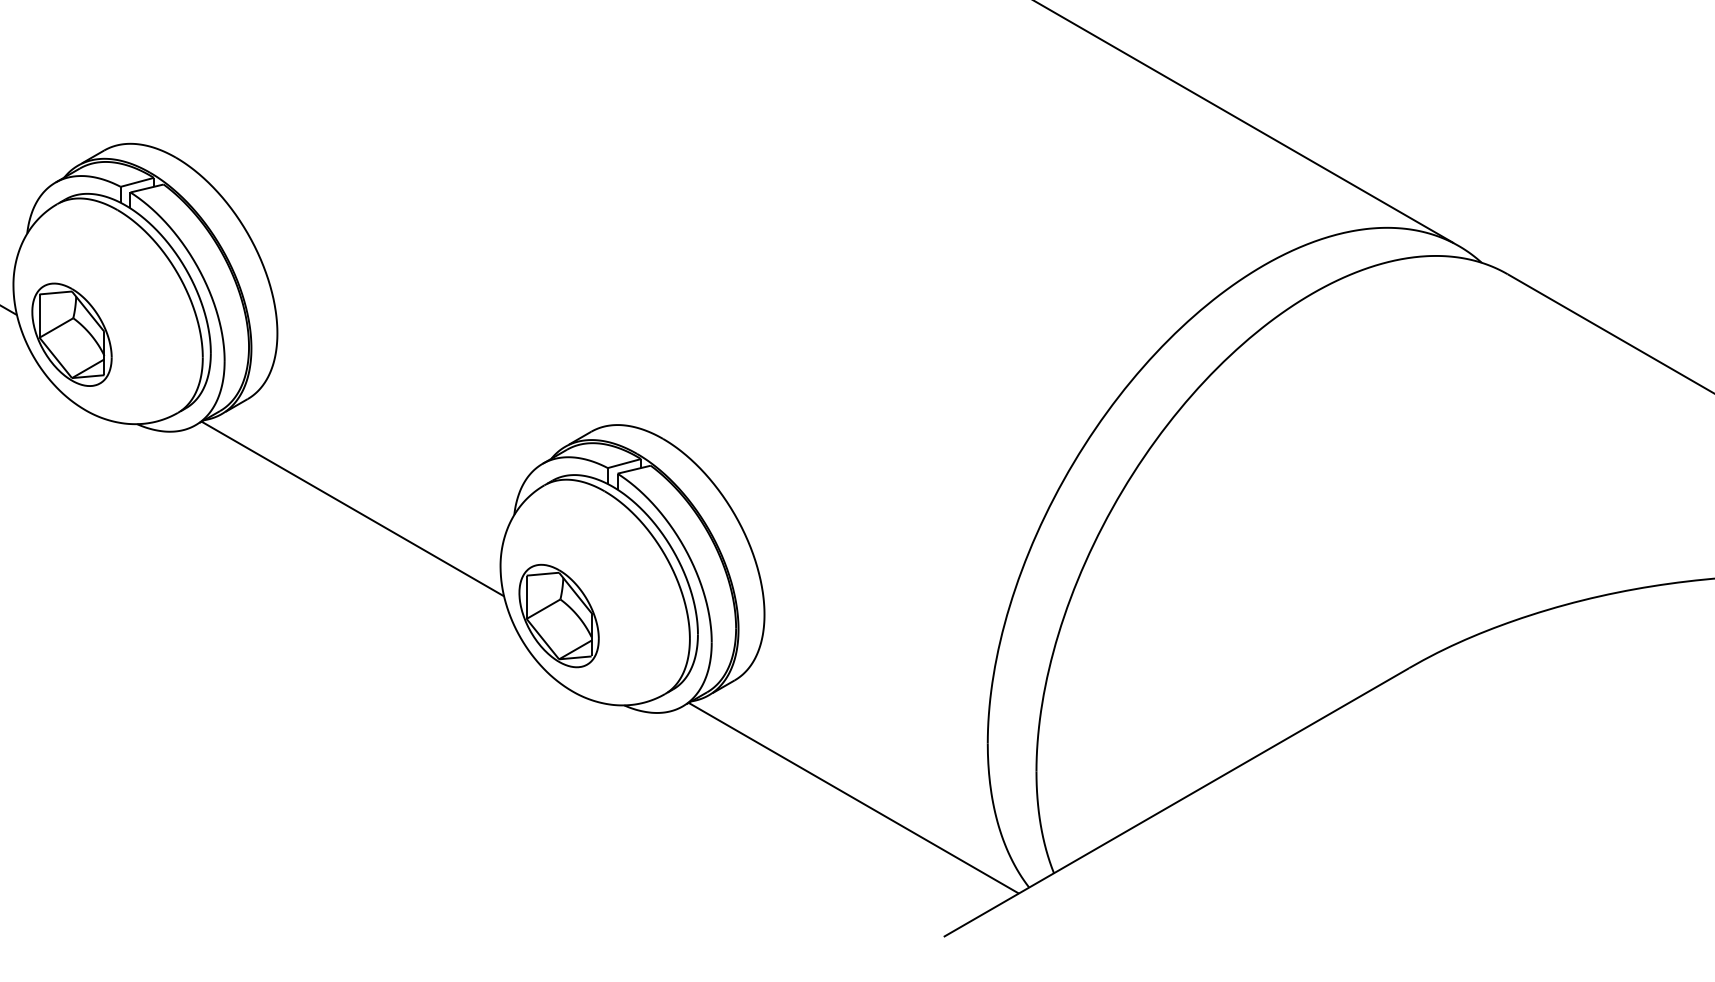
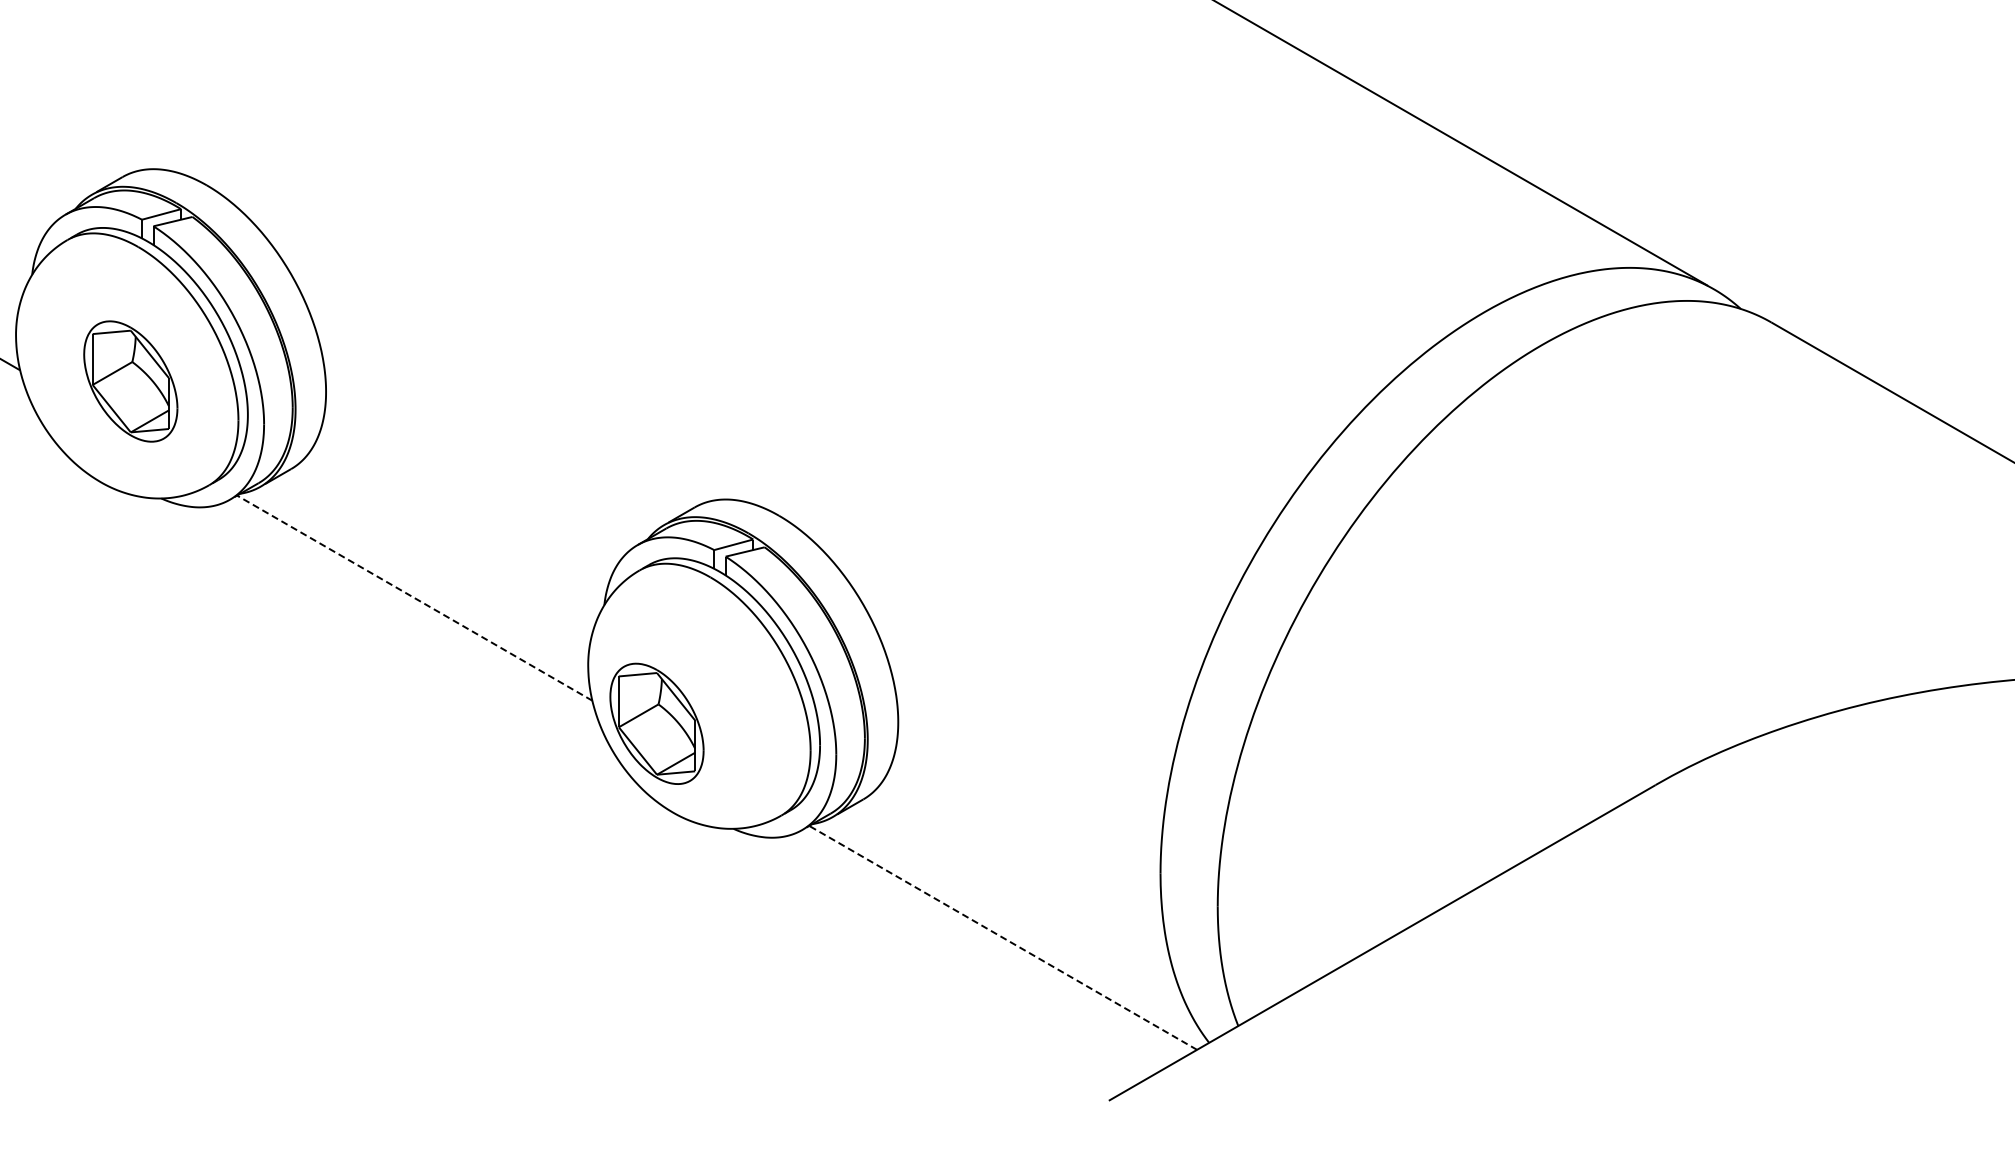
part: (71, 334) -> (130, 381), moved
line: (352, 508) -> (414, 597), solid -> dashed
line: (854, 797) -> (1003, 937), solid -> dashed

